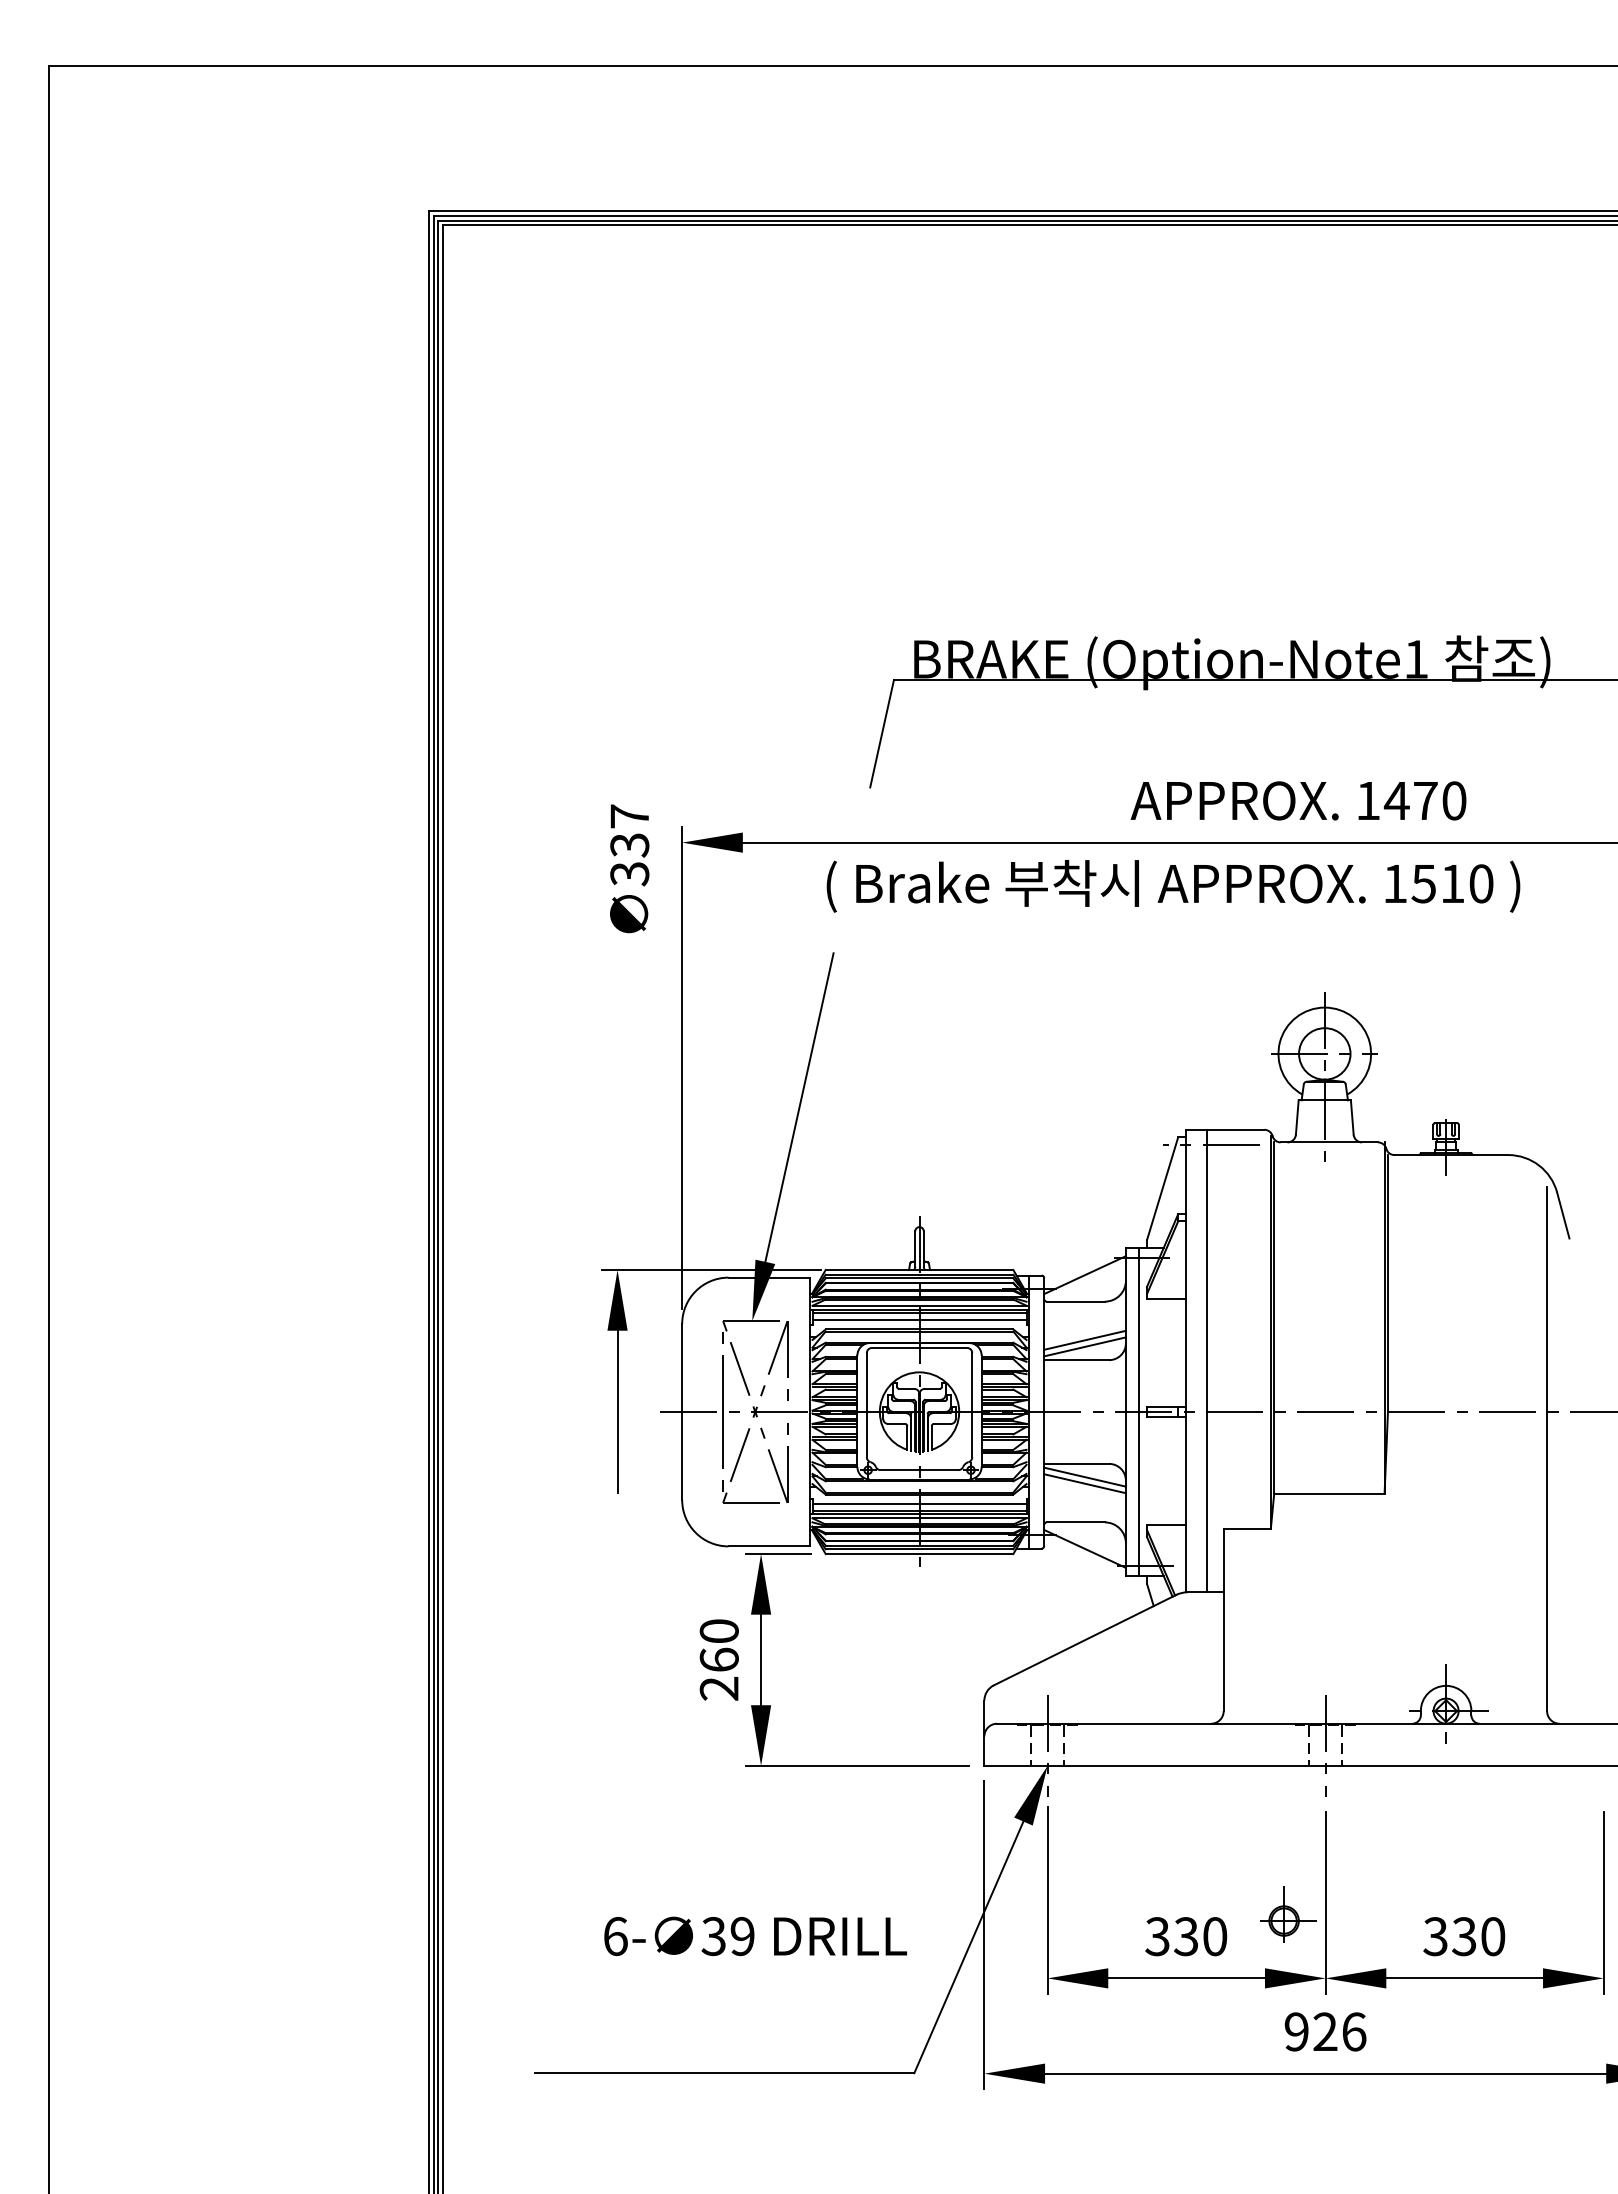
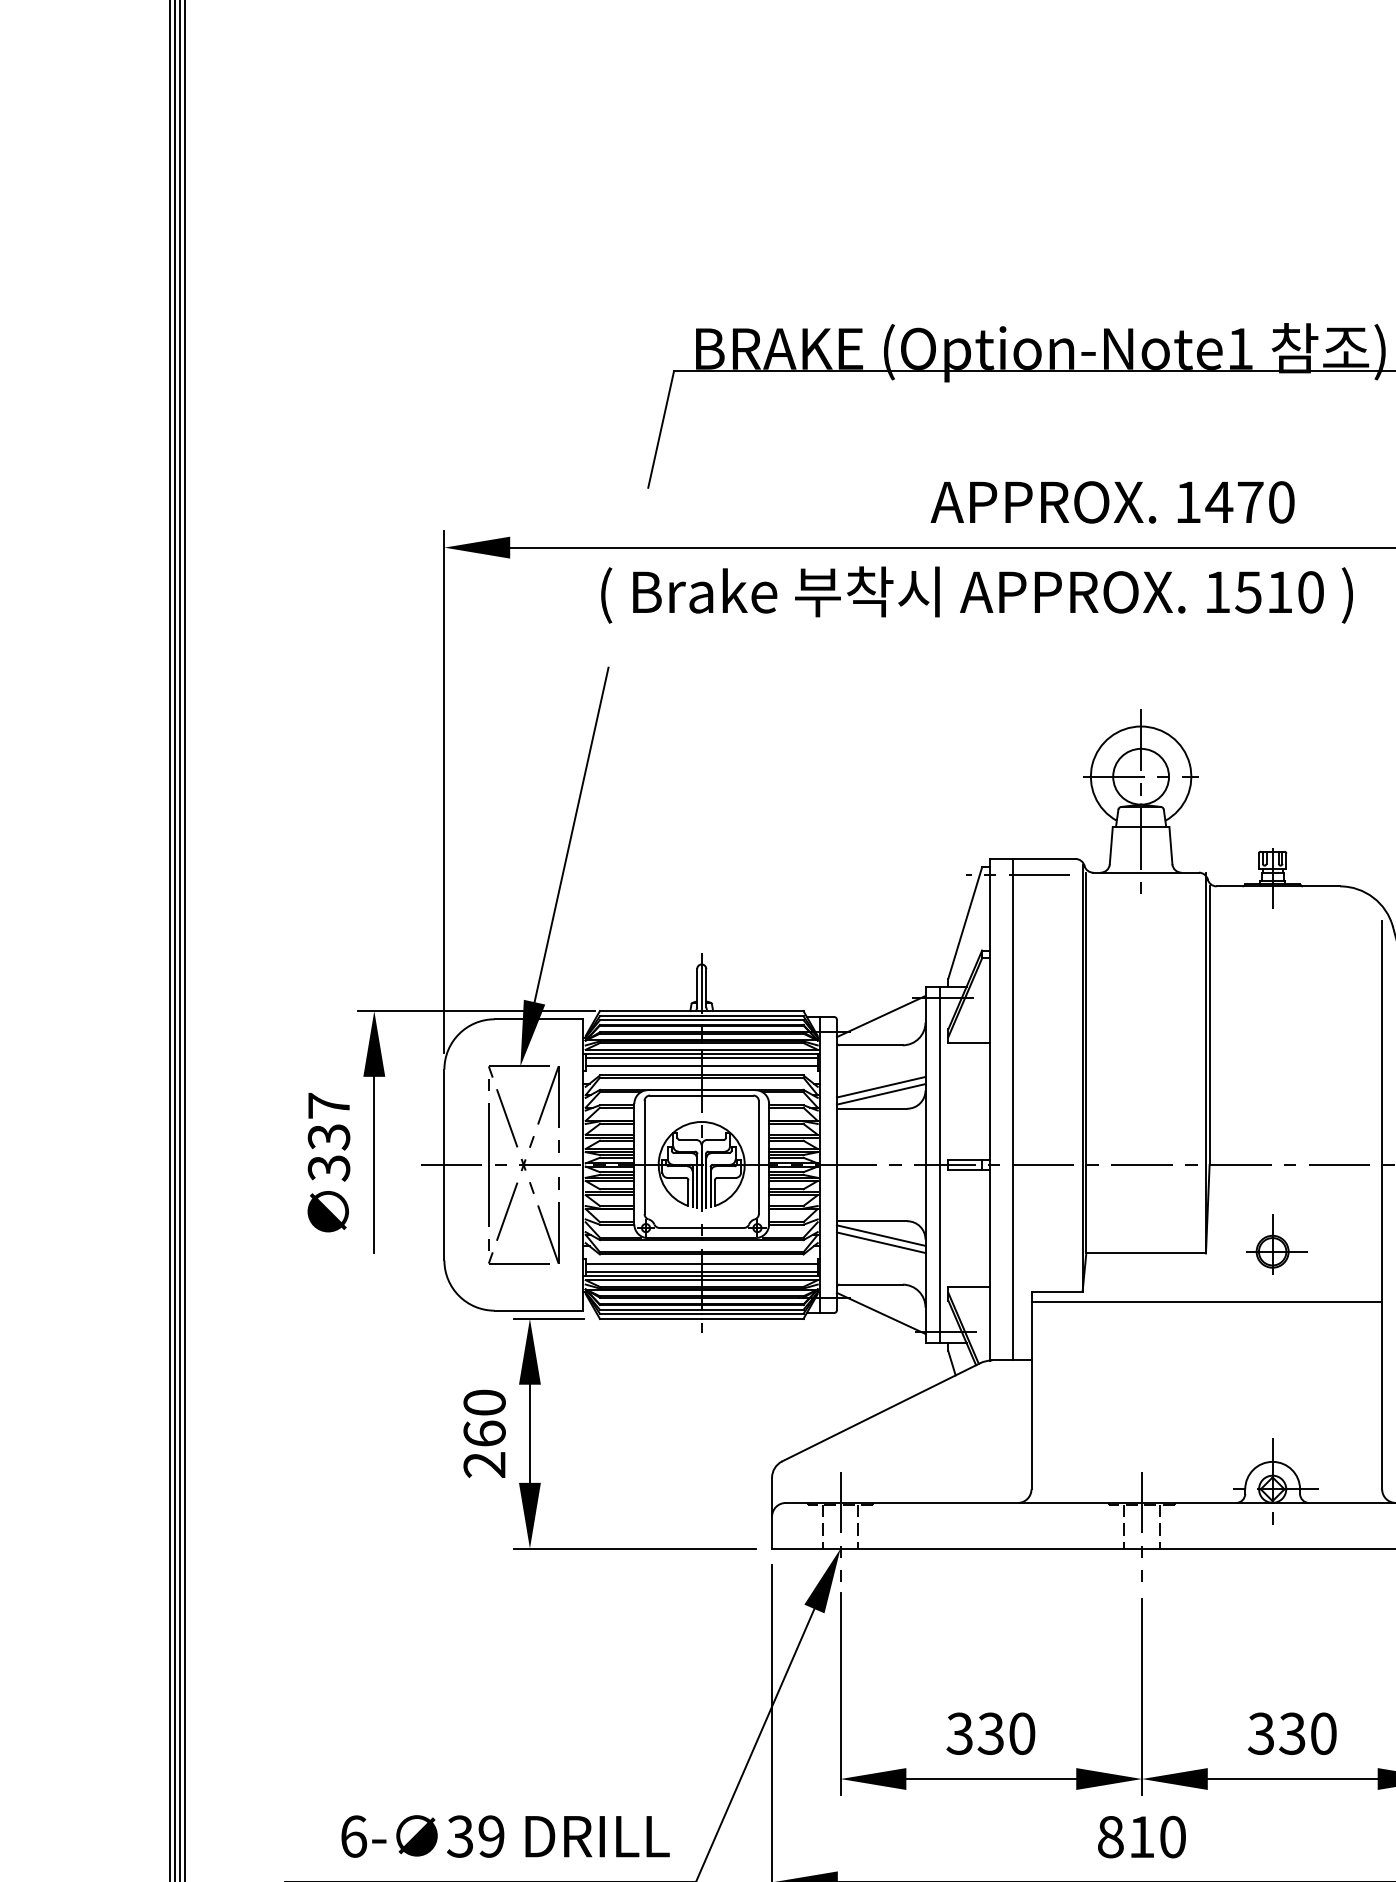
text: (629, 868) -> (328, 1162), moved
line: (1385, 1538) -> (1206, 1302), added
part: (1288, 1914) -> (1277, 1244), moved
text: (755, 1936) -> (505, 1836), moved
text: (1325, 2031) -> (1141, 1836), 926 -> 810

